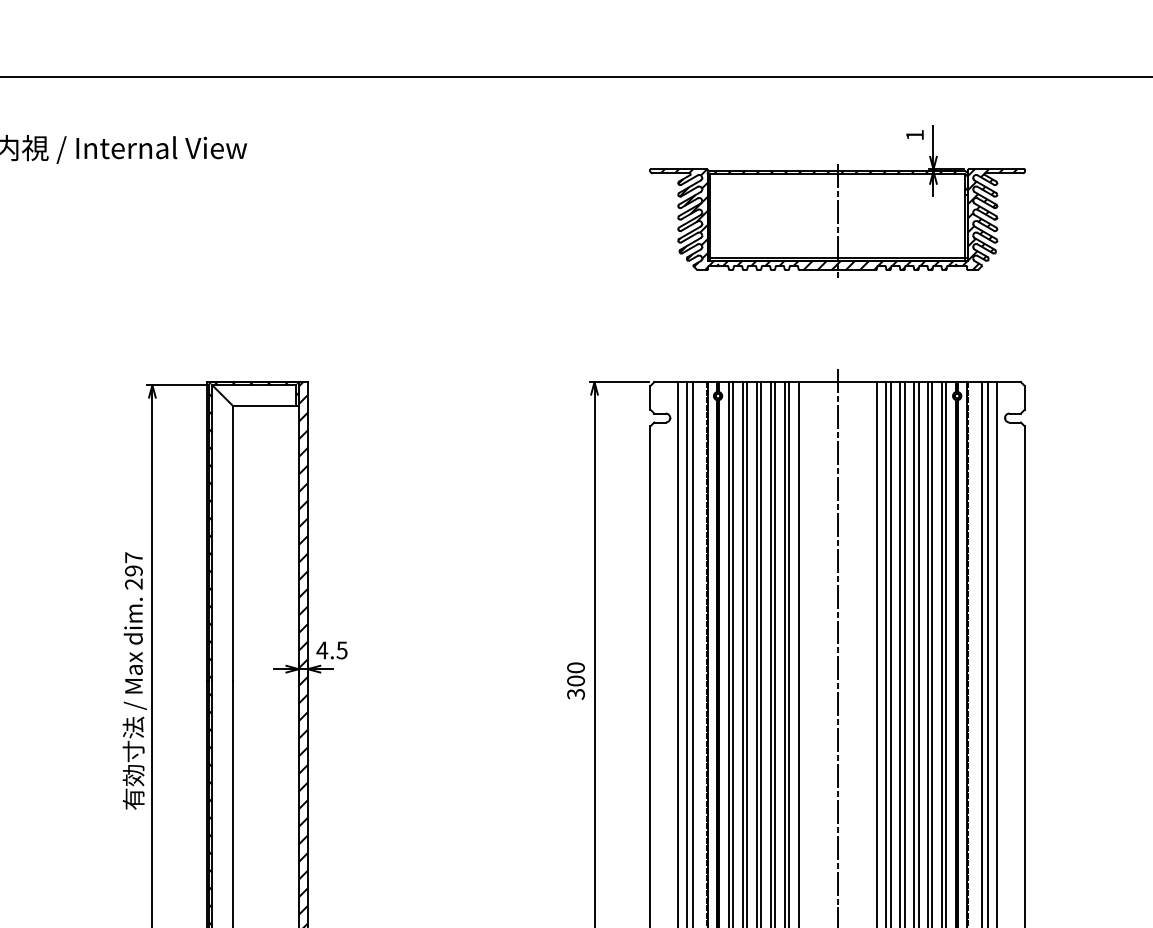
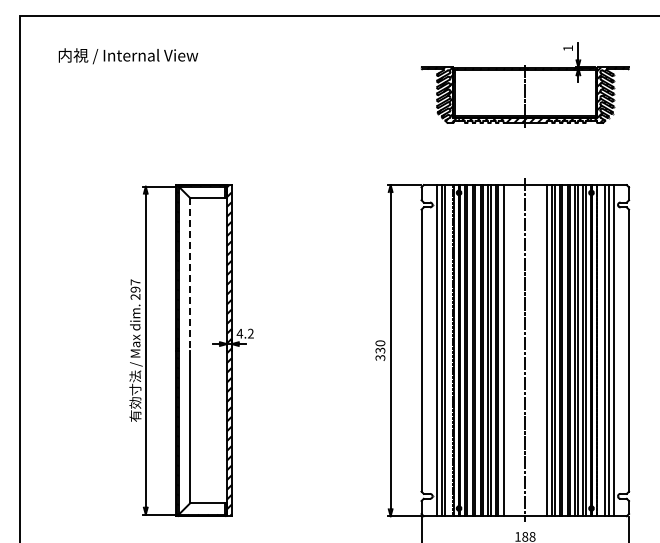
line: (233, 545) -> (190, 275), solid -> dashed
text: (341, 650) -> (250, 333), 4.5 -> 4.2
text: (576, 680) -> (380, 350), 300 -> 330

